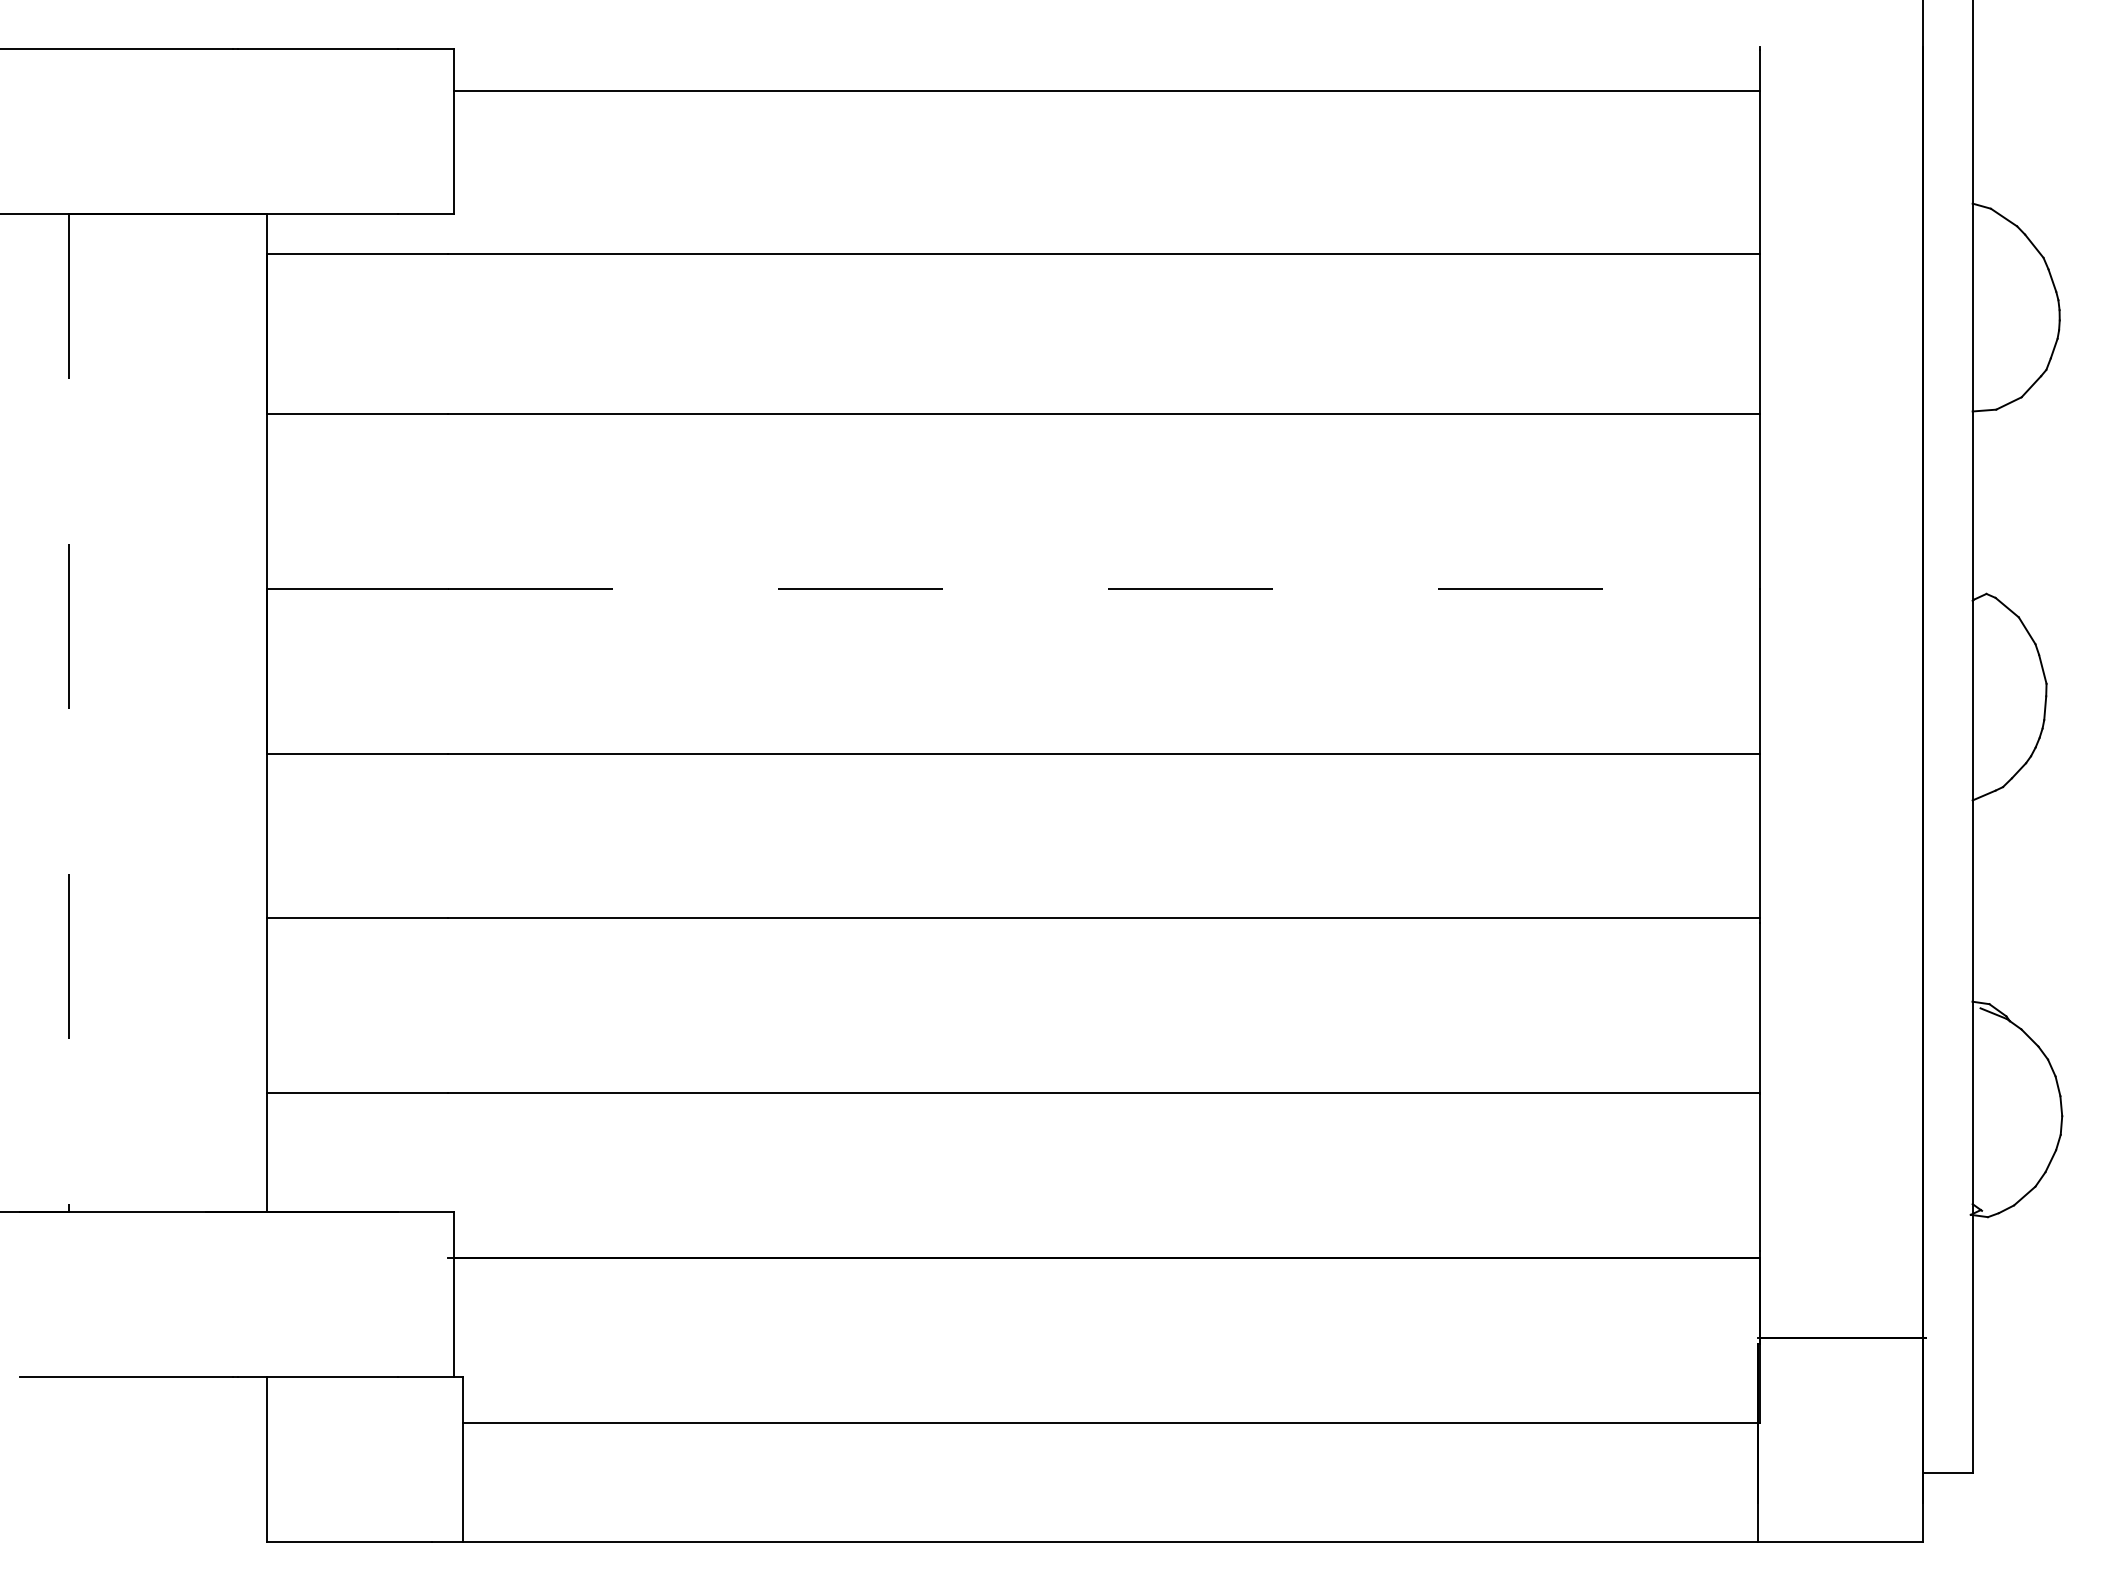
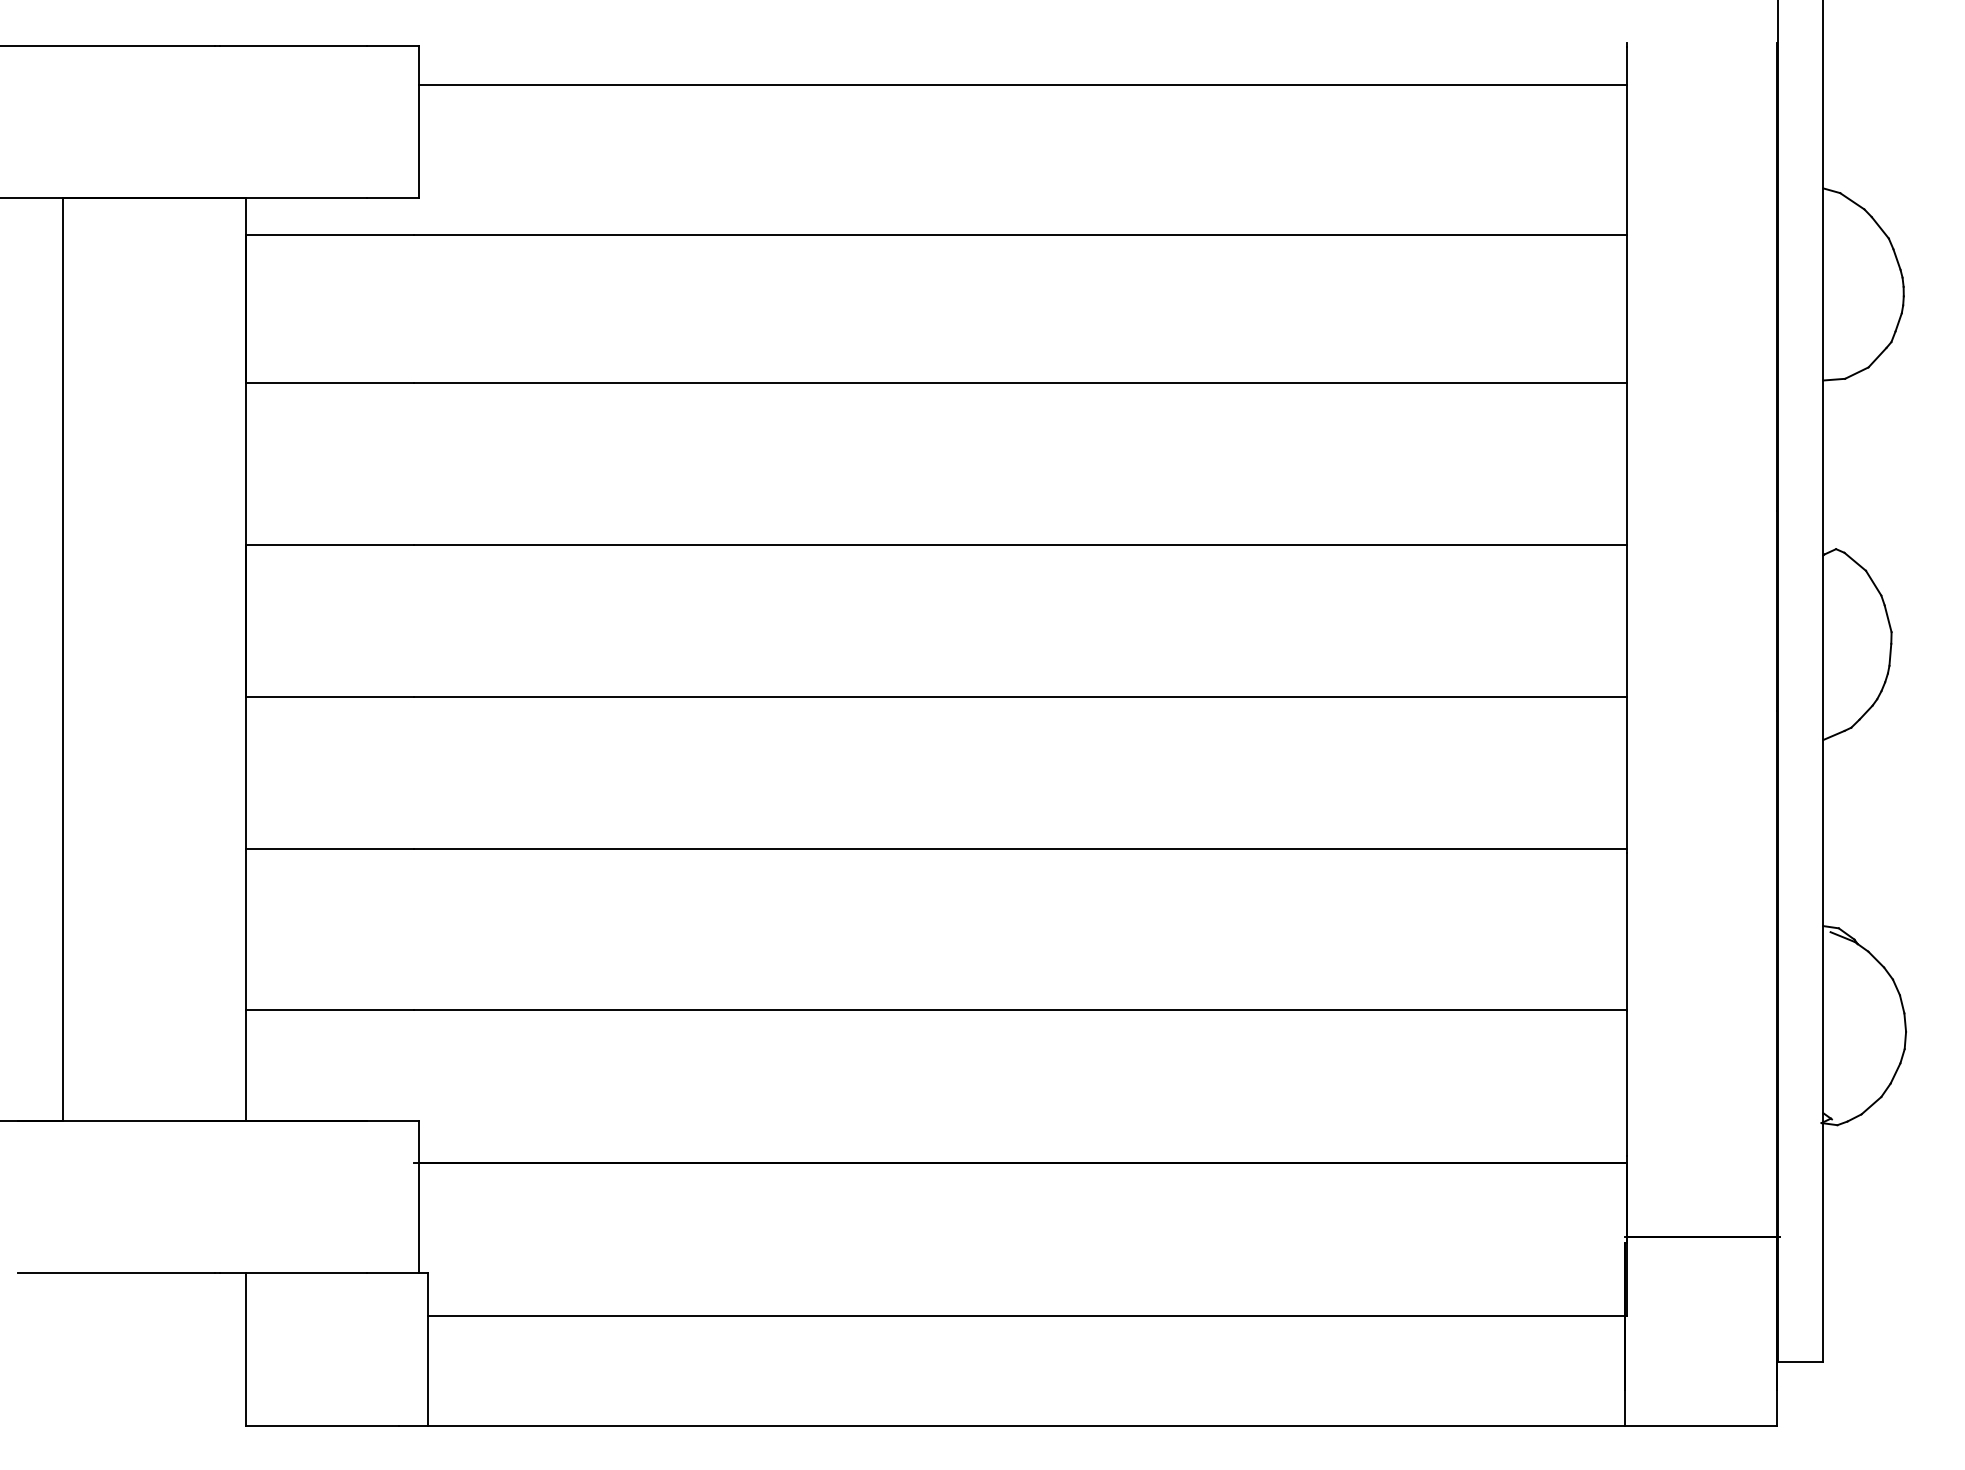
line: (1104, 588) -> (1020, 544), dashed -> solid
line: (68, 713) -> (63, 659), dashed -> solid

